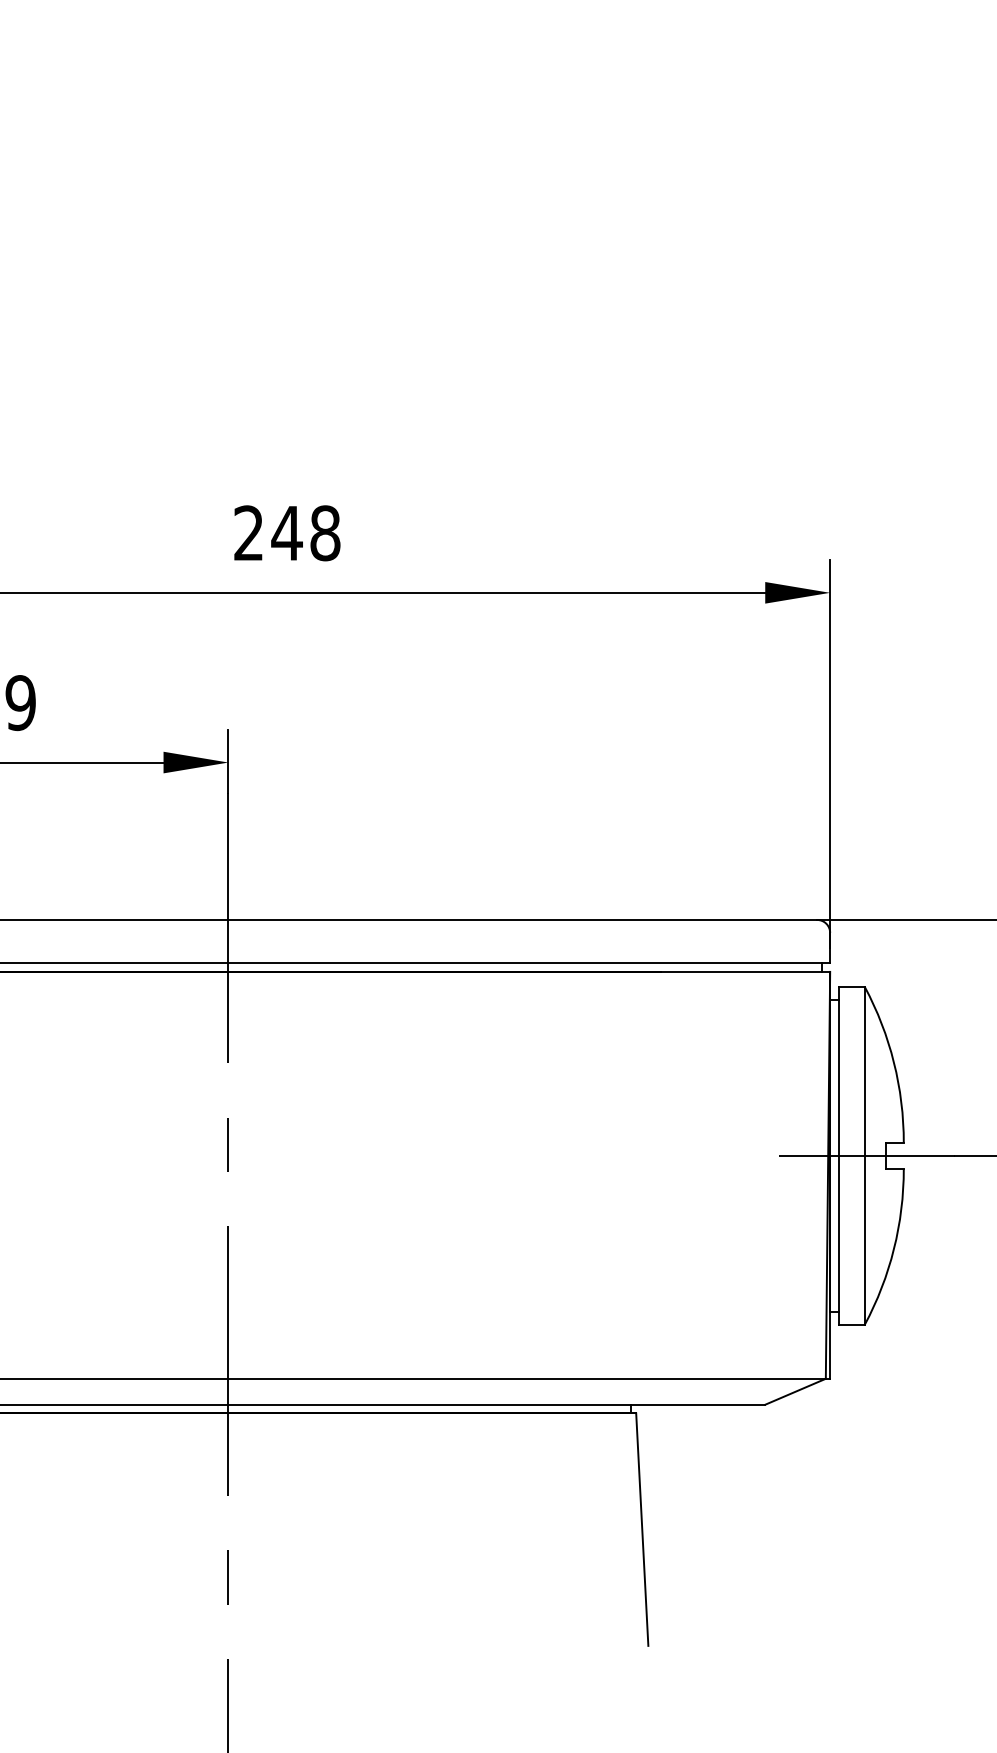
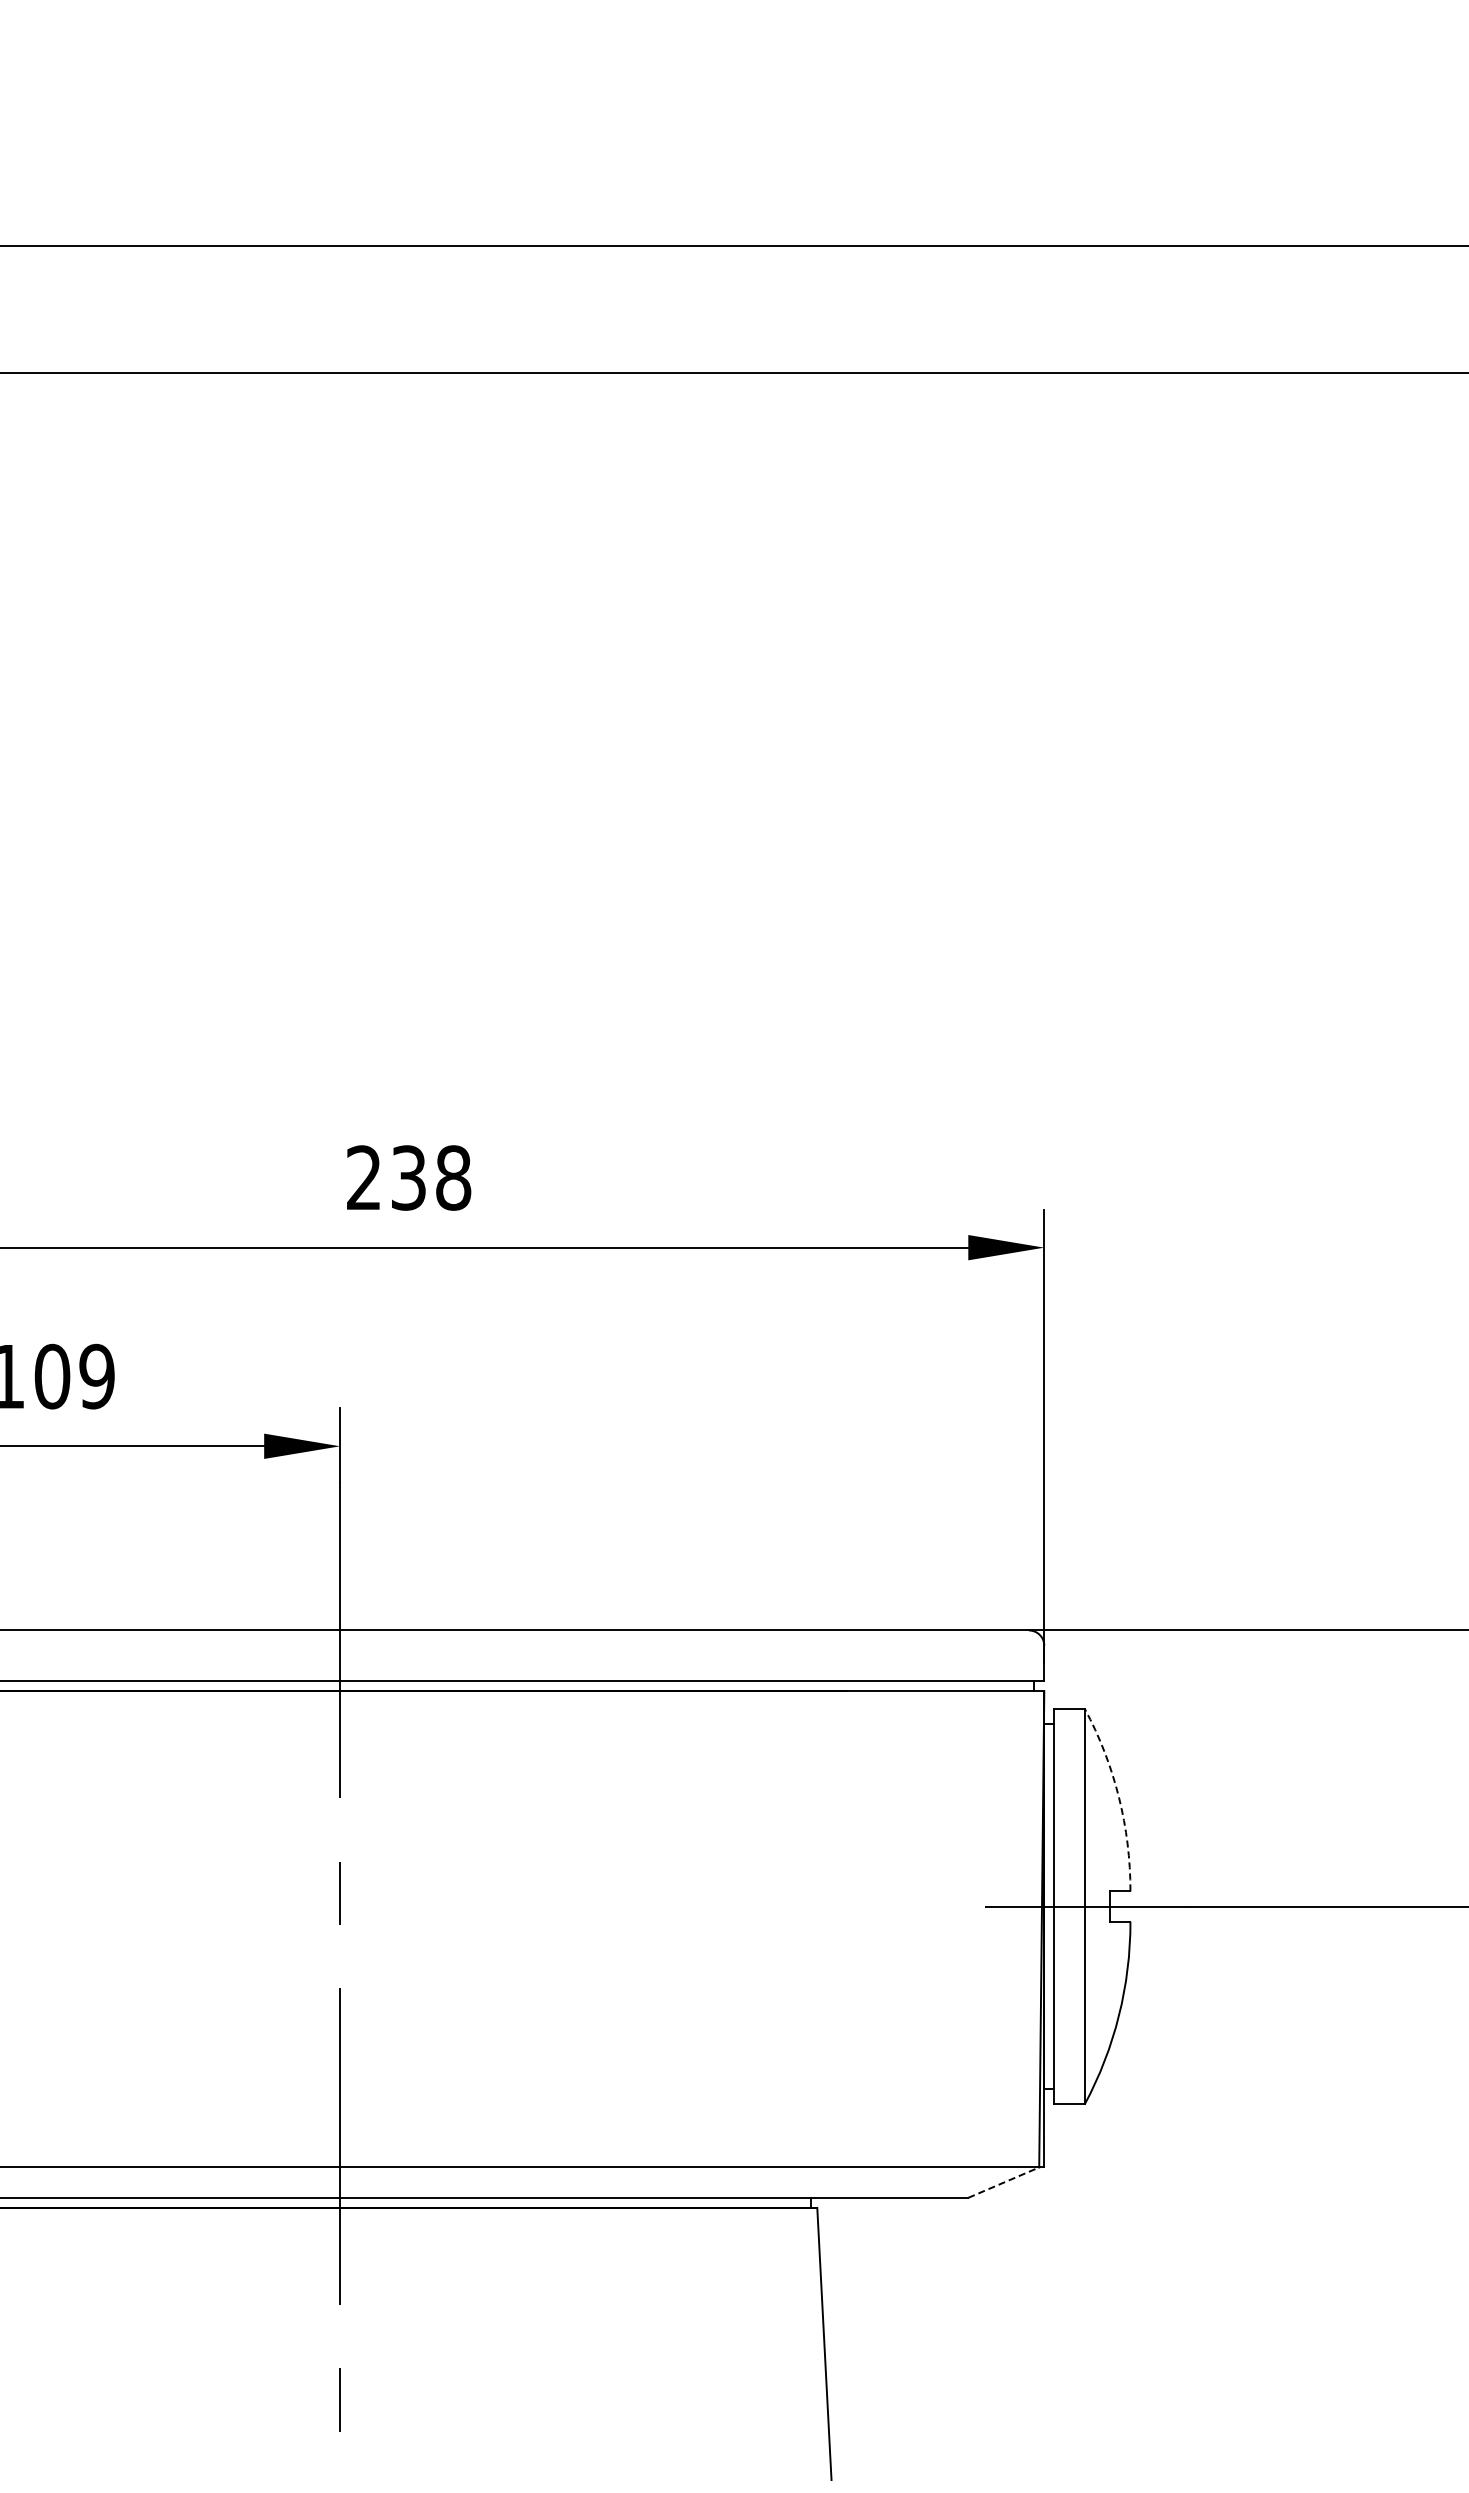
text: (286, 532) -> (408, 1177), 248 -> 238
arc: (893, 1062) -> (1118, 1797), solid -> dashed
line: (795, 1391) -> (1003, 2182), solid -> dashed

